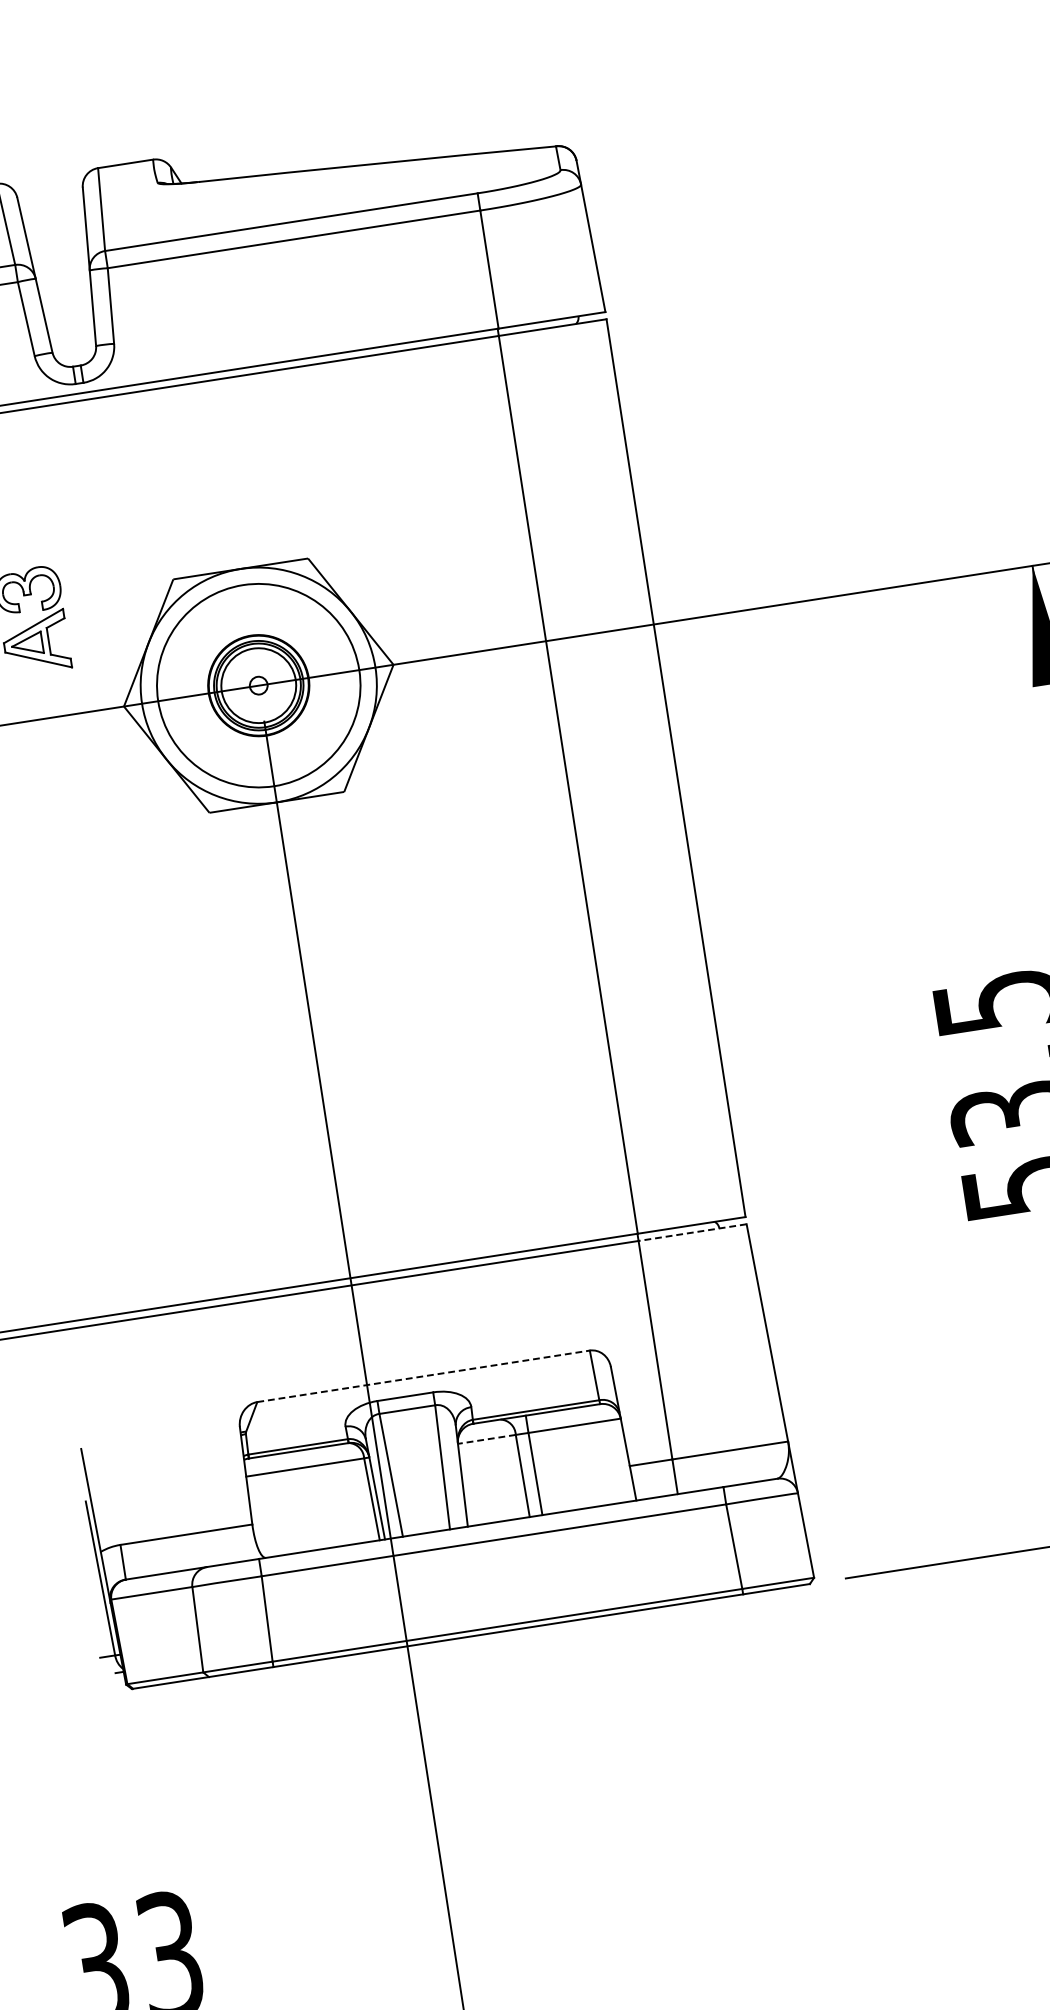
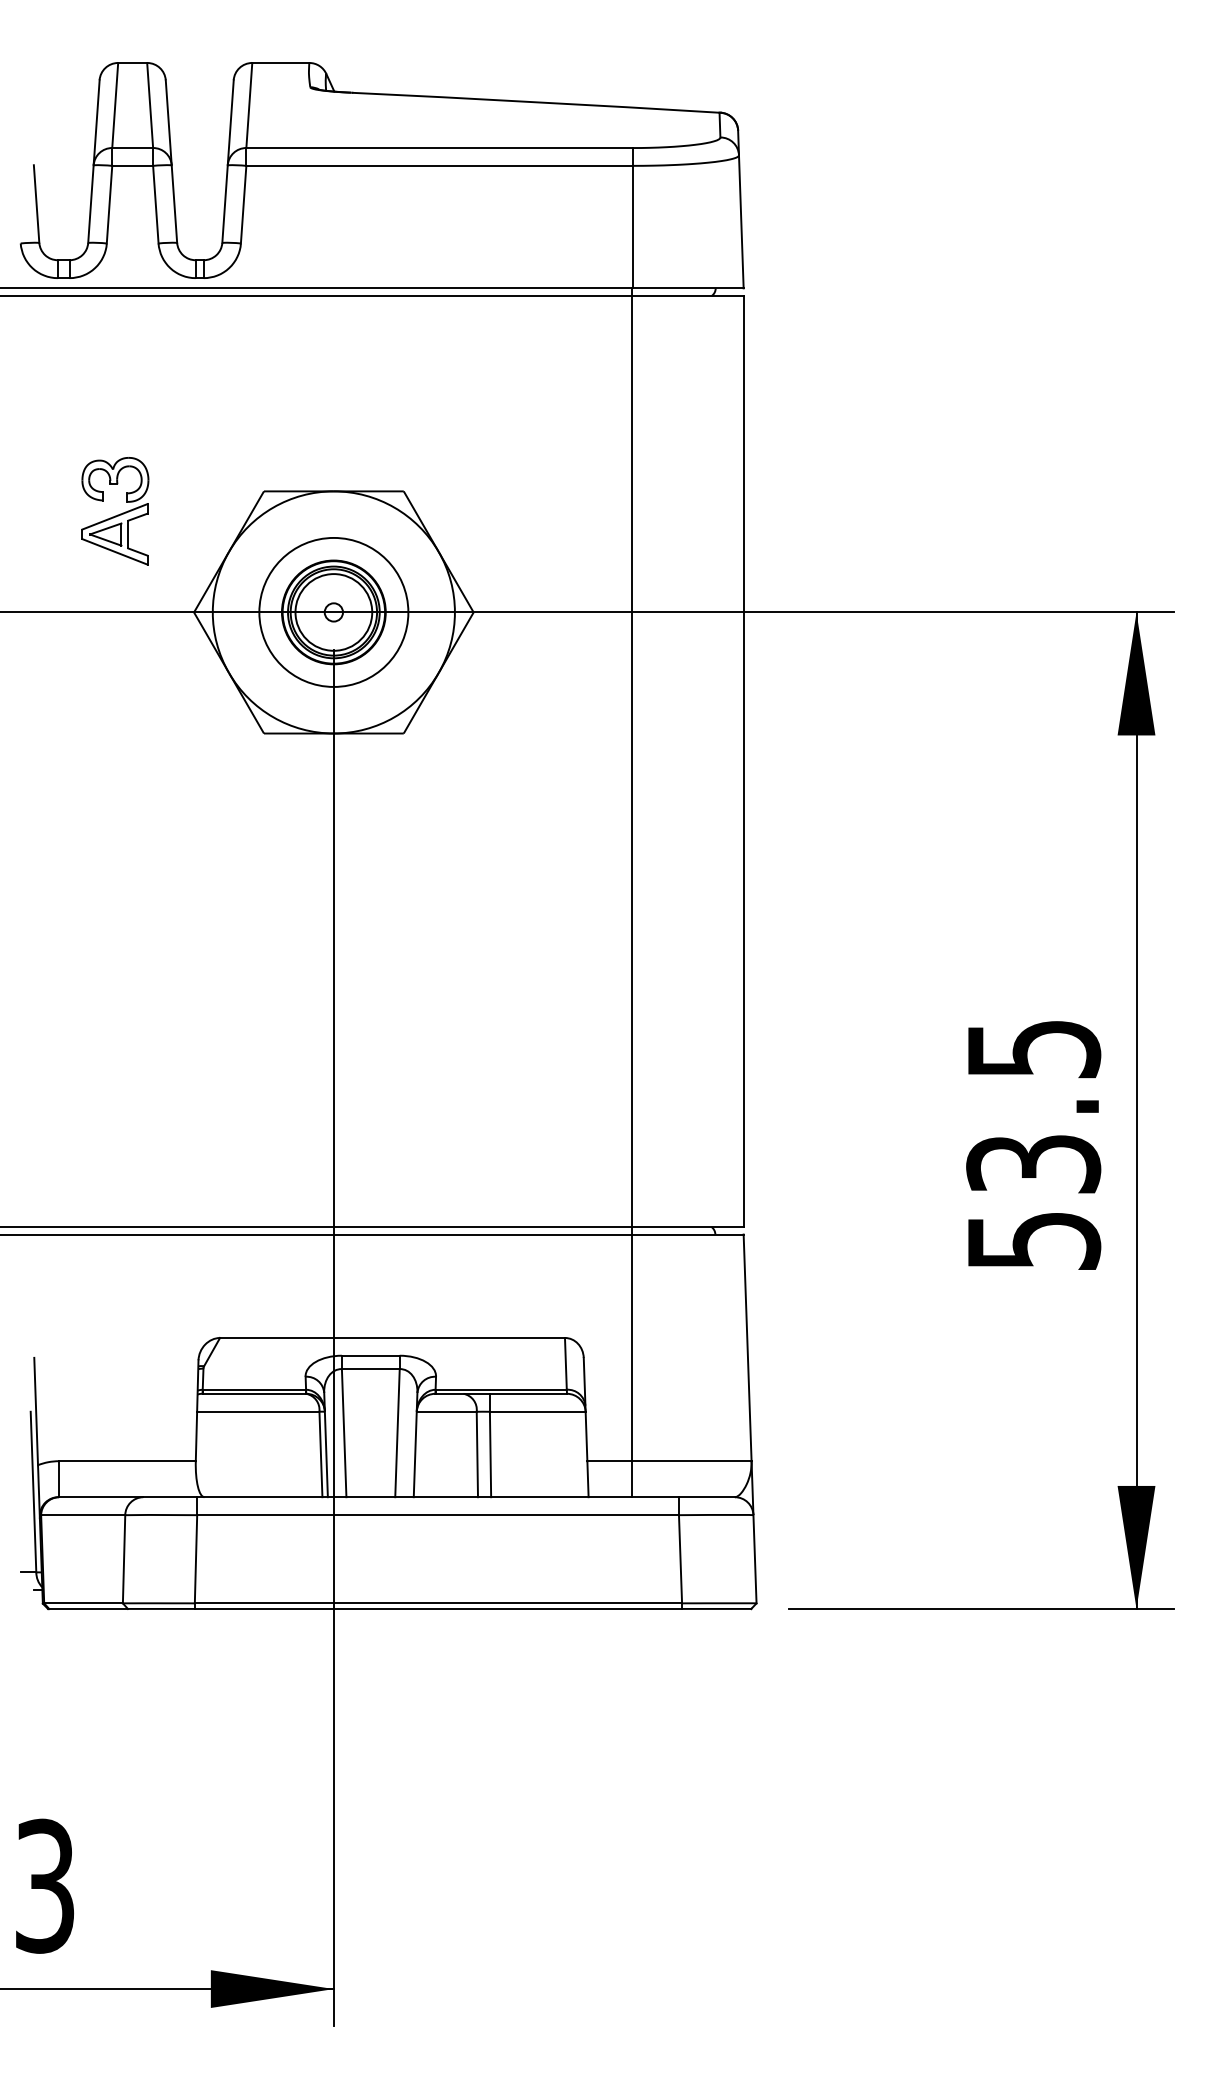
circle: (258, 684) -> (333, 611), size x0.71
line: (692, 1232) -> (687, 1234), dashed -> solid
line: (424, 1375) -> (393, 1337), dashed -> solid
line: (486, 1439) -> (446, 1411), dashed -> solid

